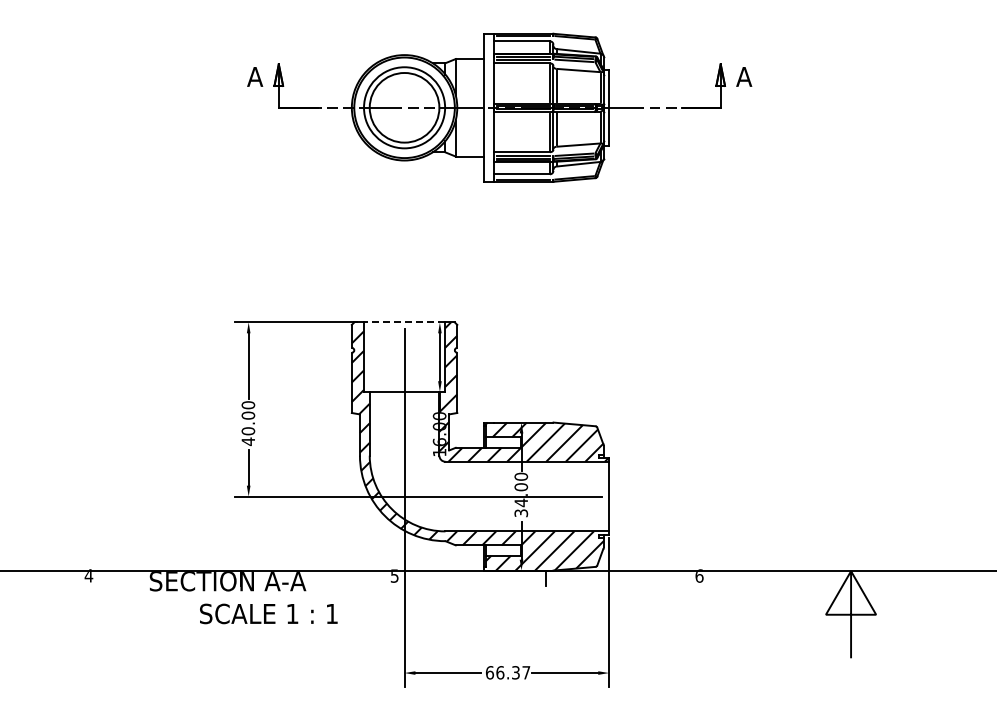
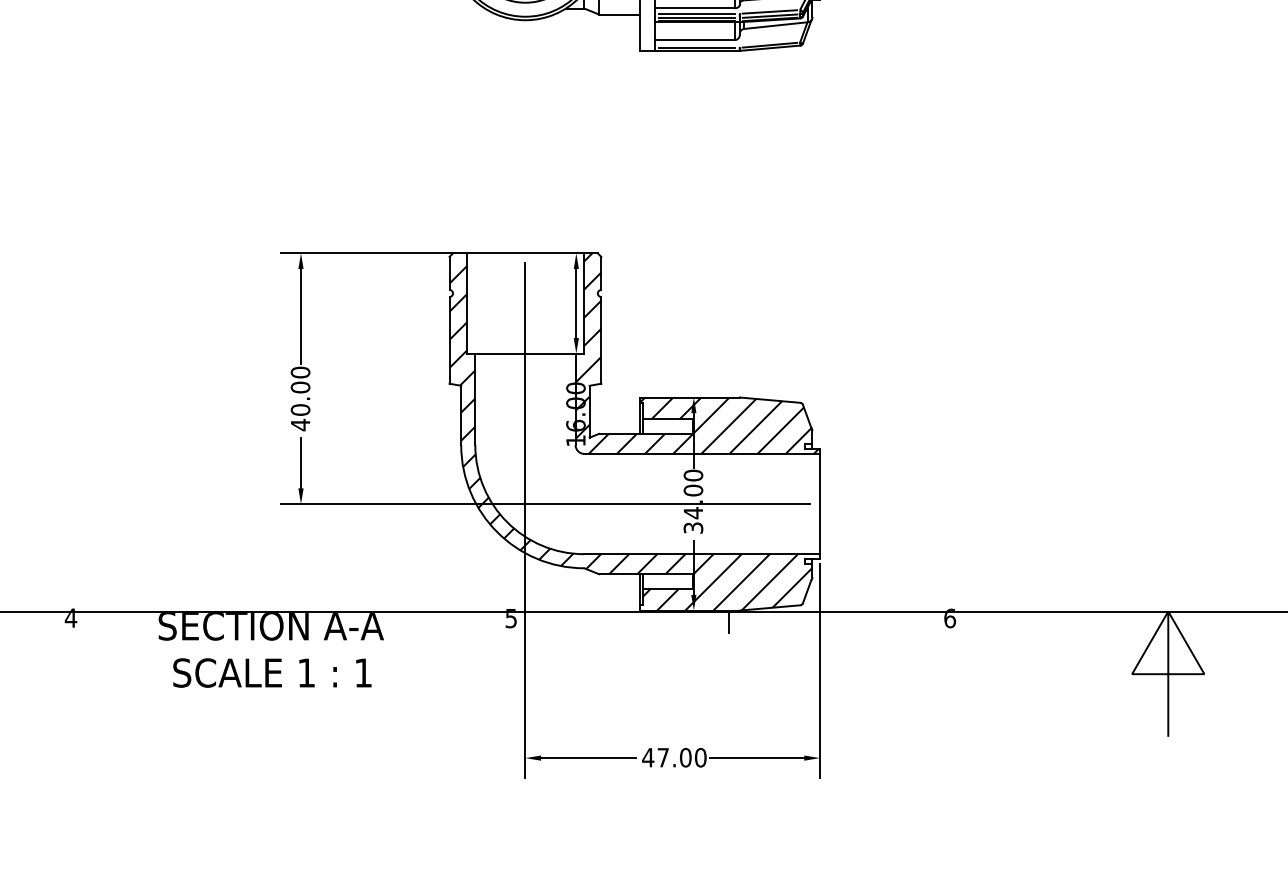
line: (404, 322) -> (525, 253), dashed -> solid
text: (268, 613) -> (271, 672), moved
text: (507, 672) -> (673, 757), 66.37 -> 47.00

